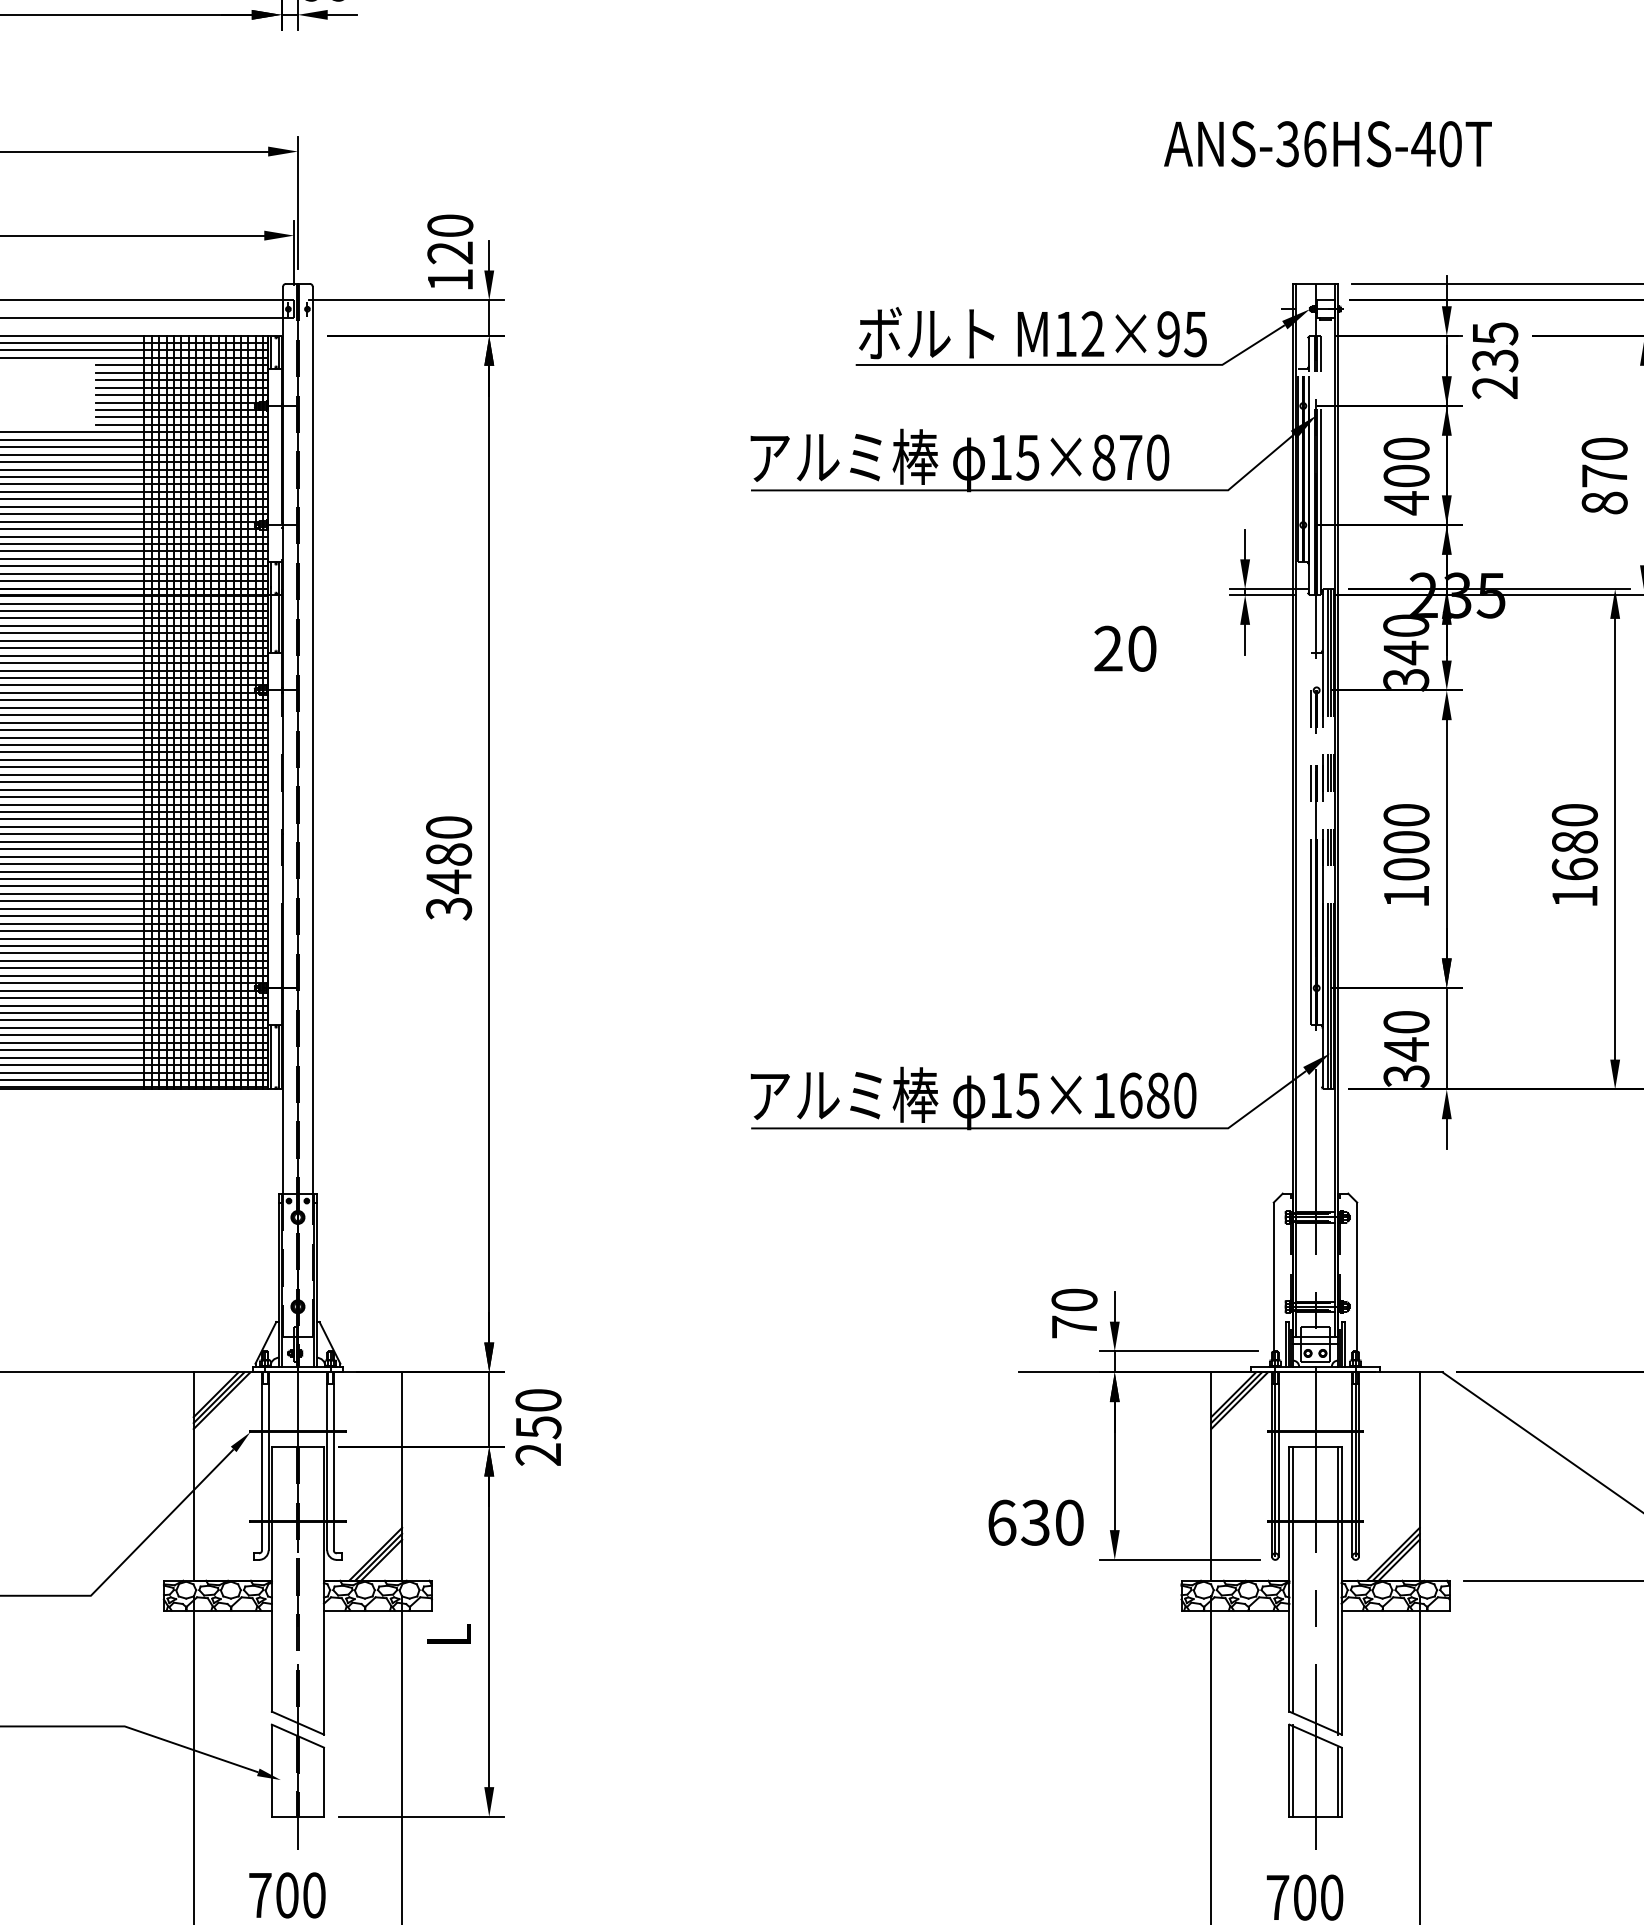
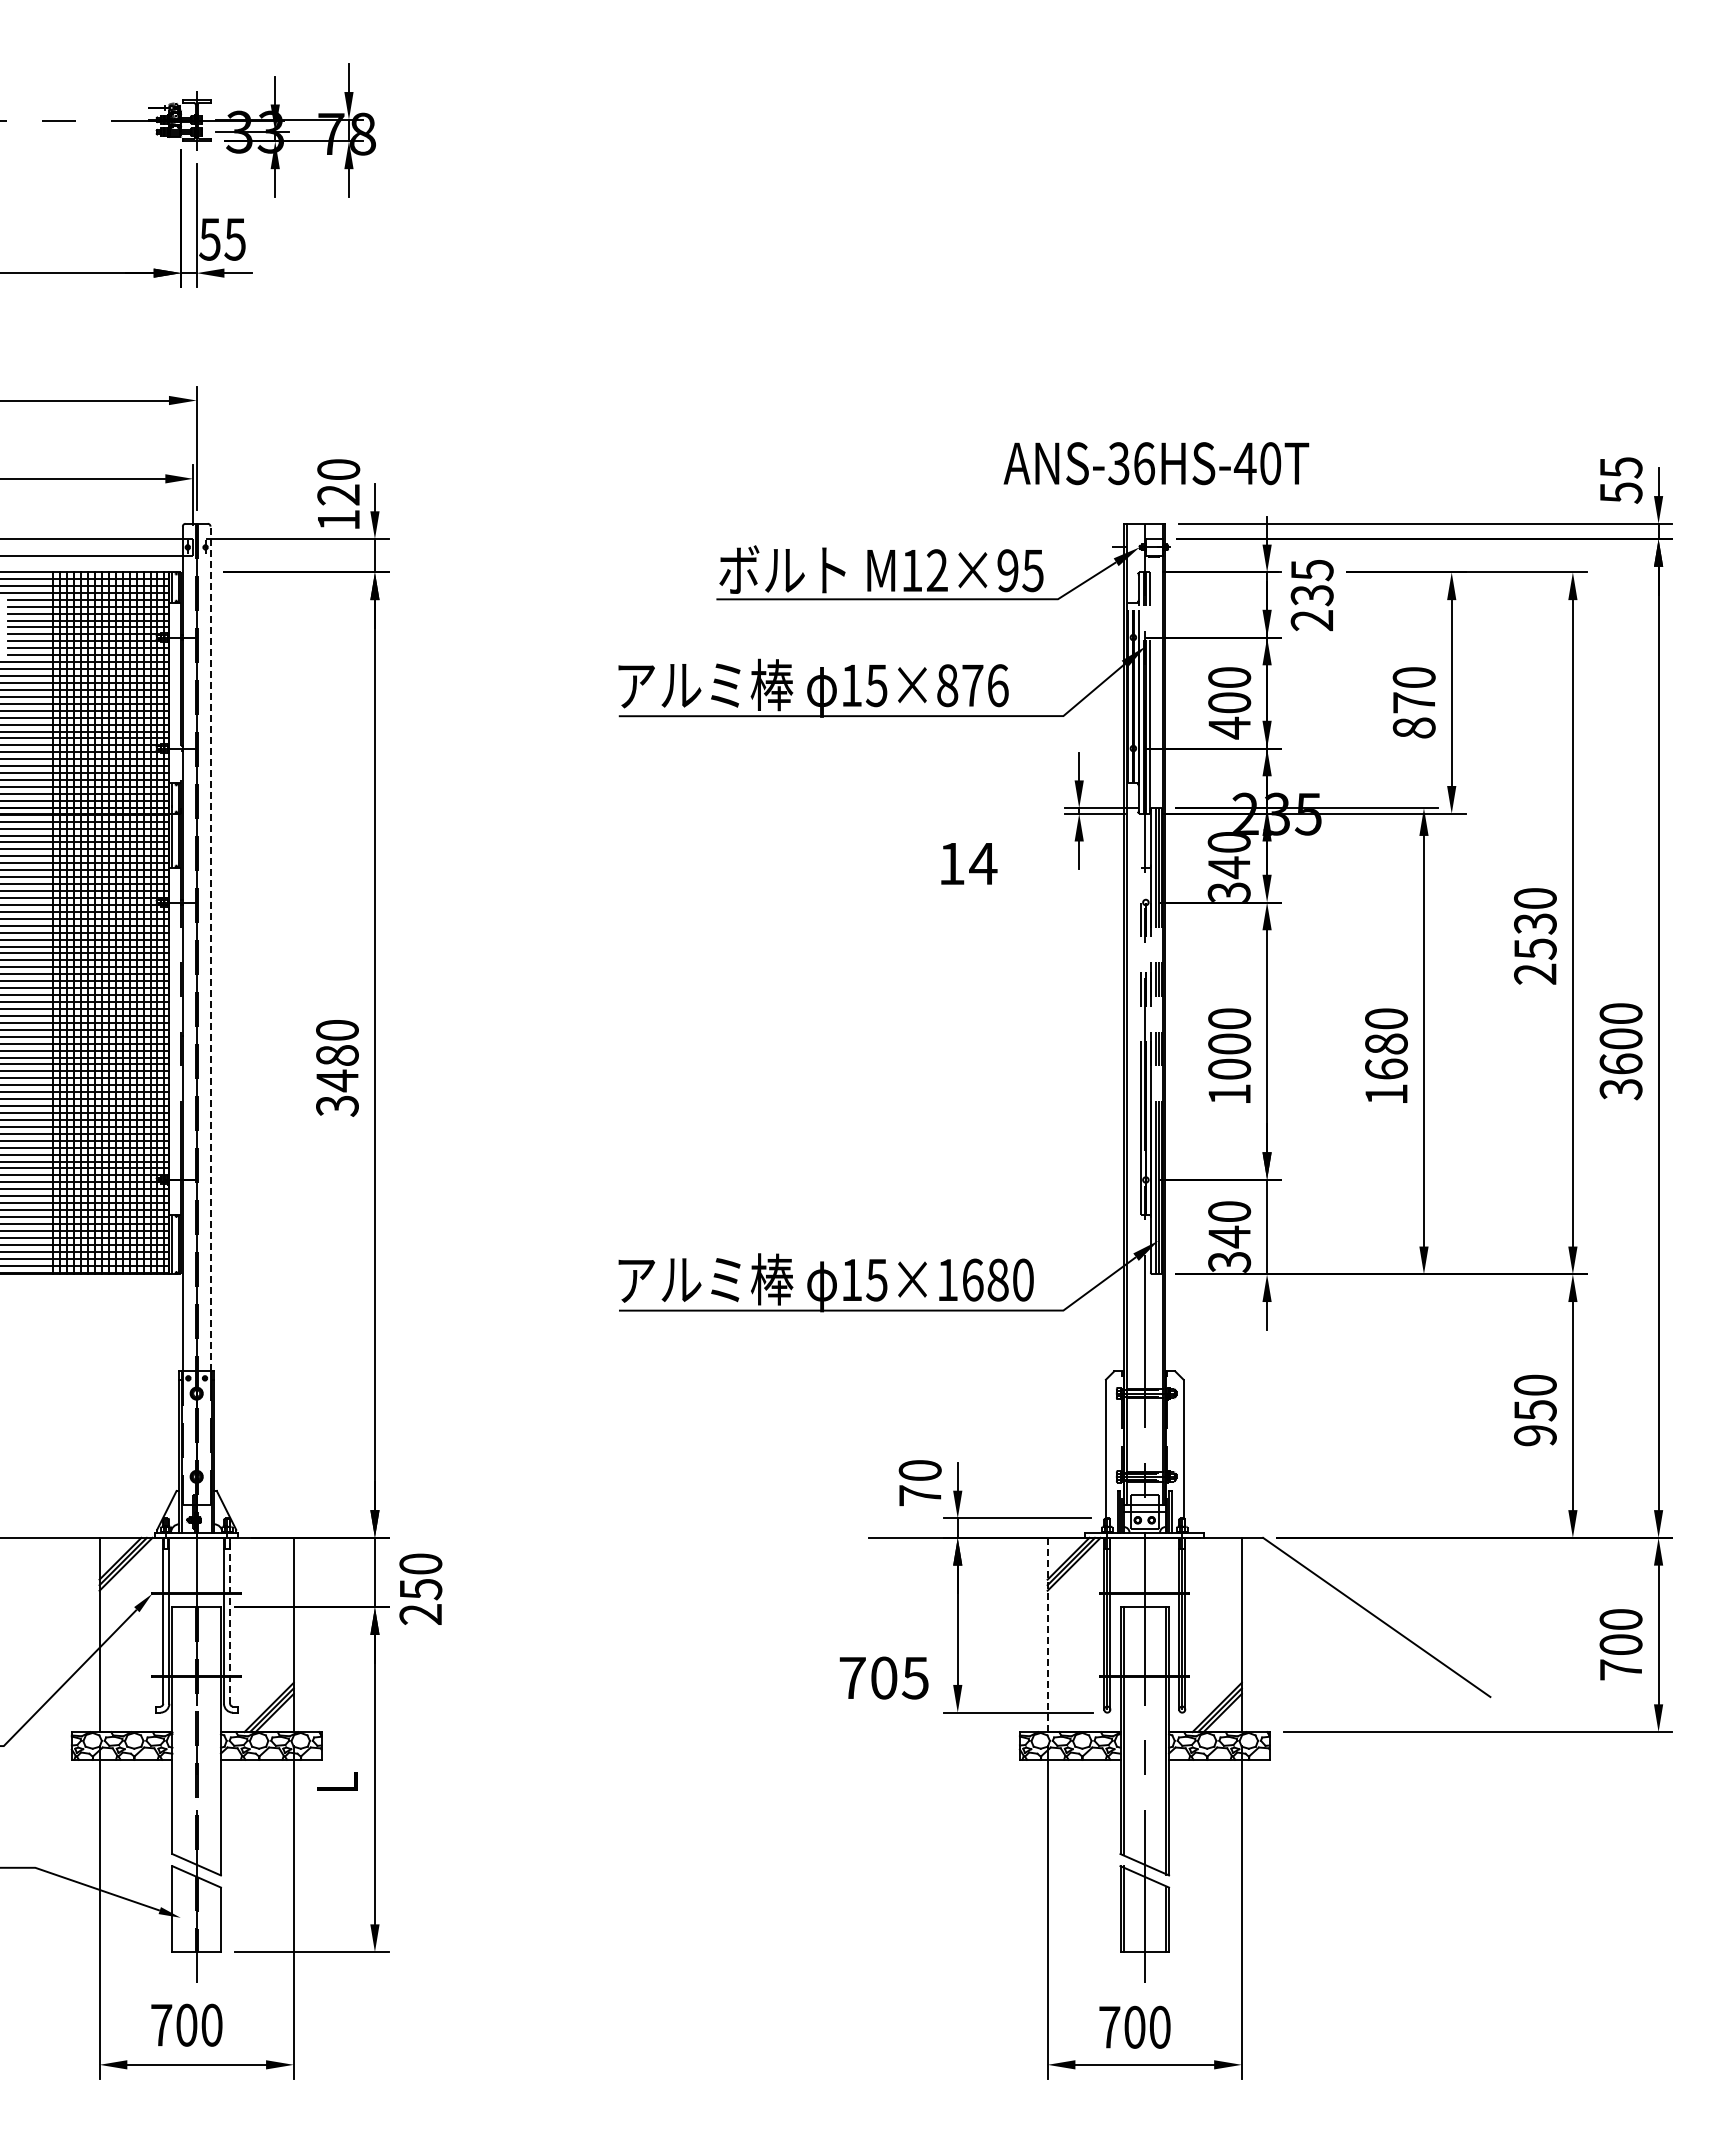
text: (1328, 144) -> (1156, 463), moved
text: (1157, 457) -> (997, 685), 15×870 -> 15×876
text: (1125, 648) -> (967, 863), 20 -> 14
line: (312, 739) -> (210, 948), solid -> dashed
line: (334, 1460) -> (230, 1620), solid -> dashed
line: (1211, 1477) -> (1047, 1635), solid -> dashed
text: (1035, 1522) -> (883, 1677), 630 -> 705

